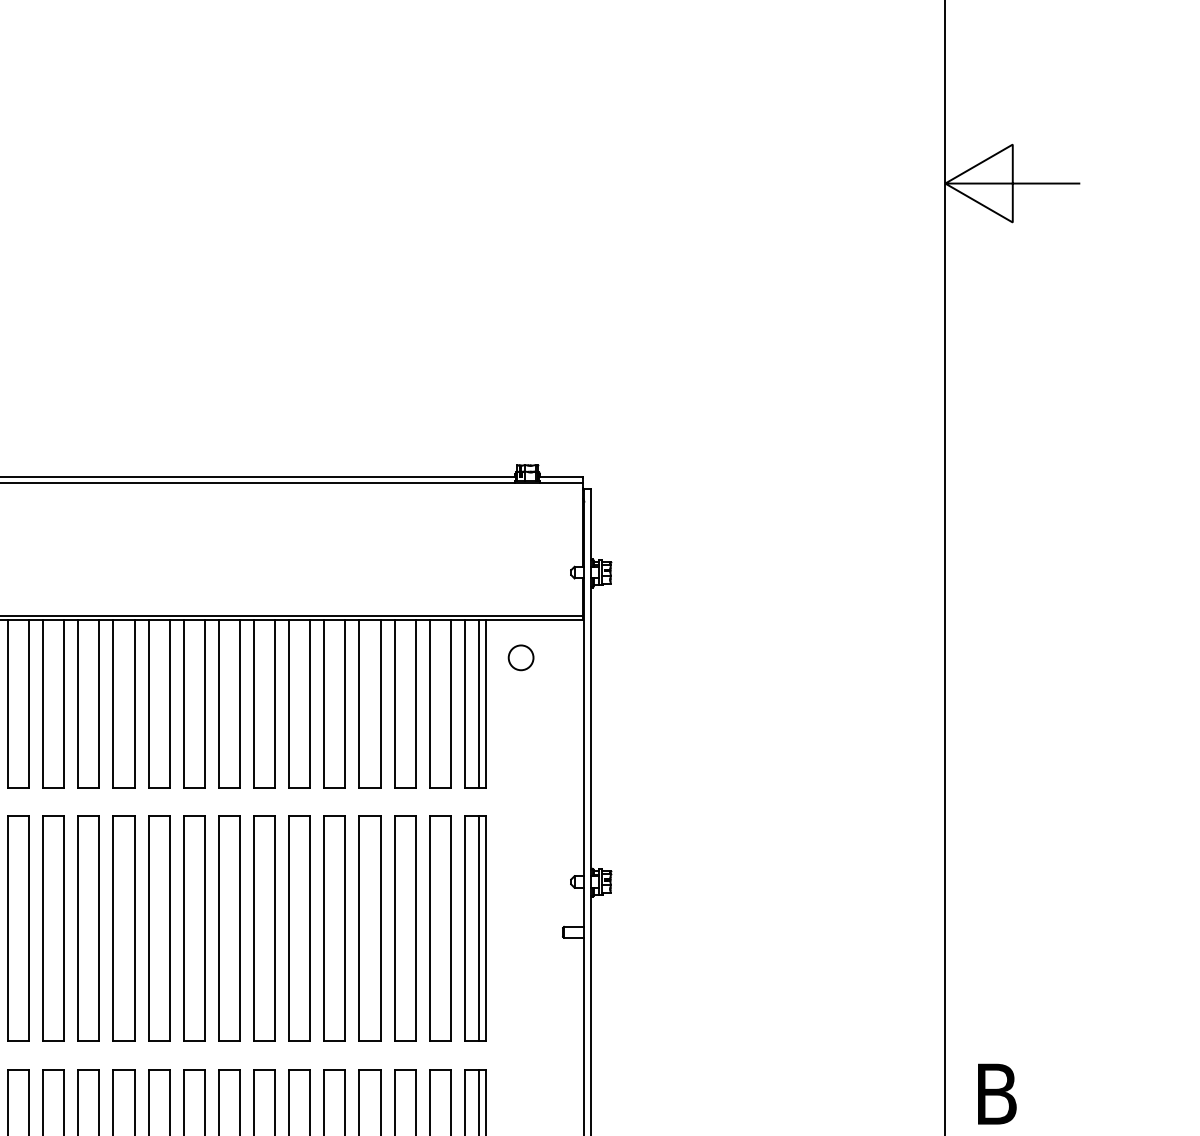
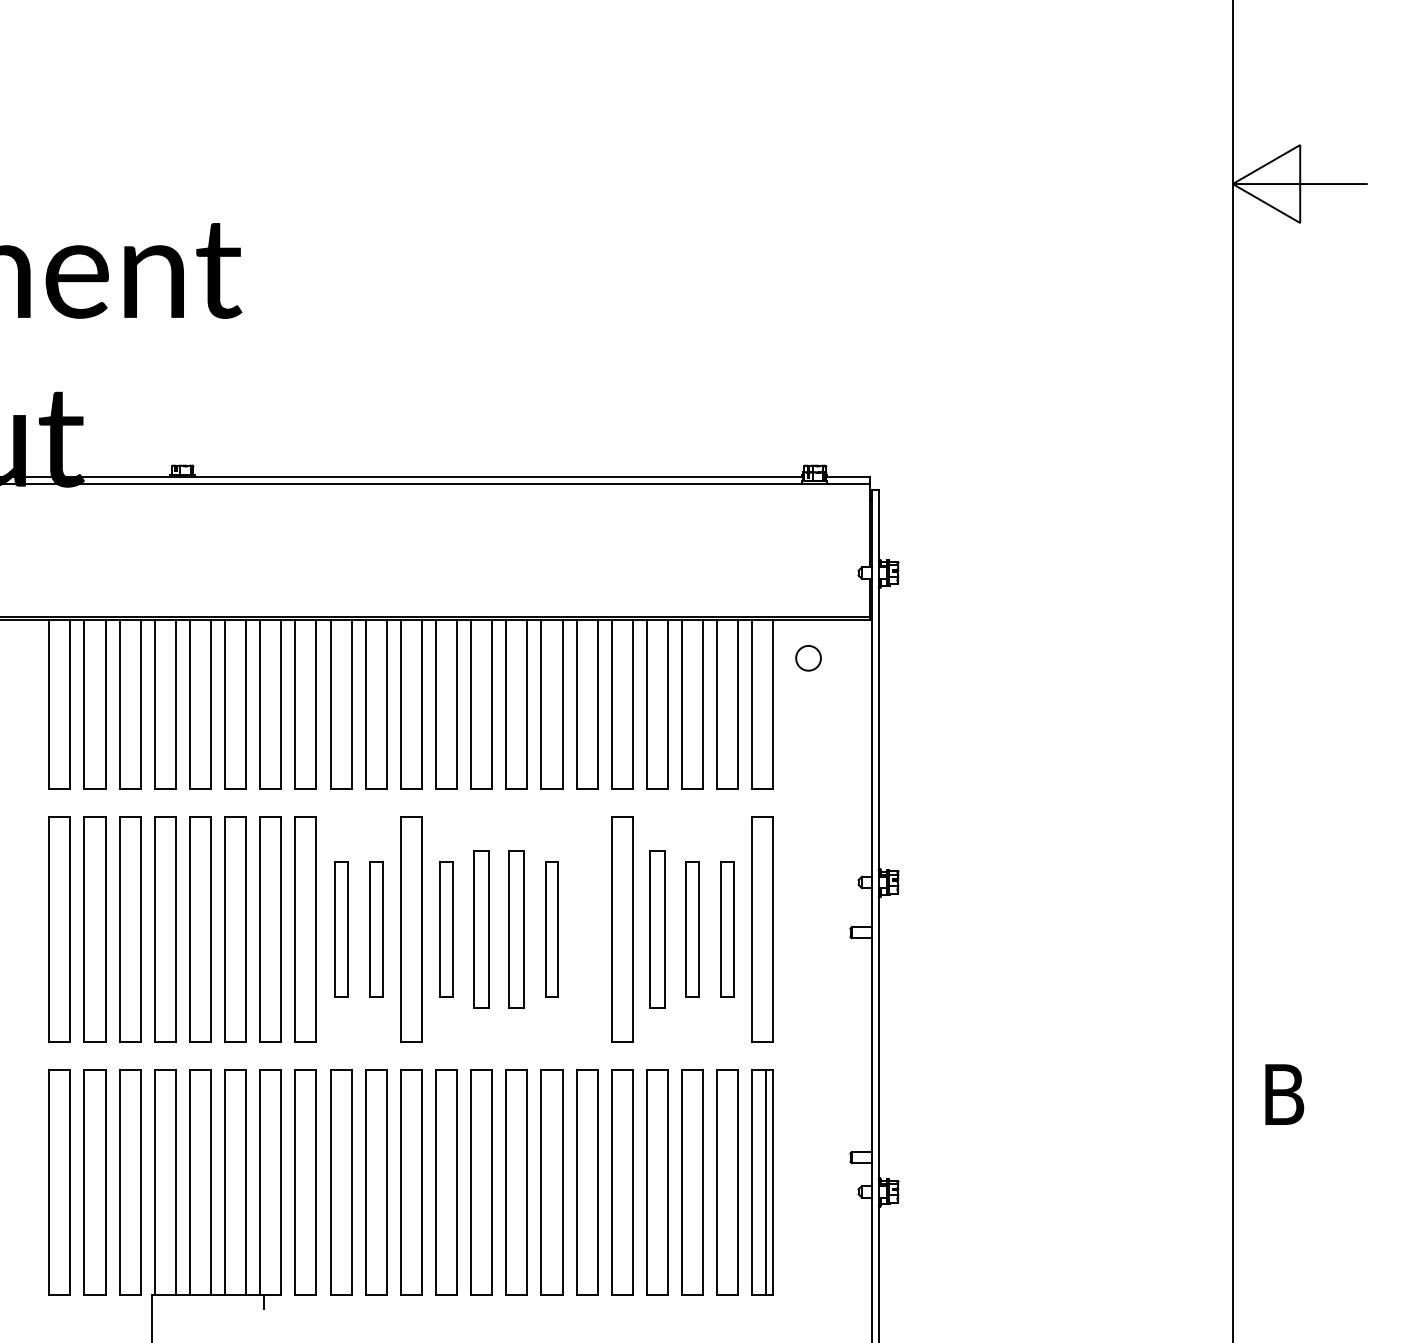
line: (479, 704) -> (766, 704), removed
line: (479, 928) -> (766, 928), removed
part: (54, 929) -> (341, 929), size x0.6
part: (89, 929) -> (376, 929), size x0.6
part: (159, 929) -> (446, 929), size x0.6
part: (194, 929) -> (481, 929), size x0.7
part: (229, 929) -> (516, 929), size x0.7
part: (264, 929) -> (551, 929), size x0.6
part: (300, 929) -> (587, 929), removed
part: (370, 929) -> (657, 929), size x0.7
part: (405, 929) -> (692, 929), size x0.6
part: (440, 929) -> (727, 929), size x0.6

